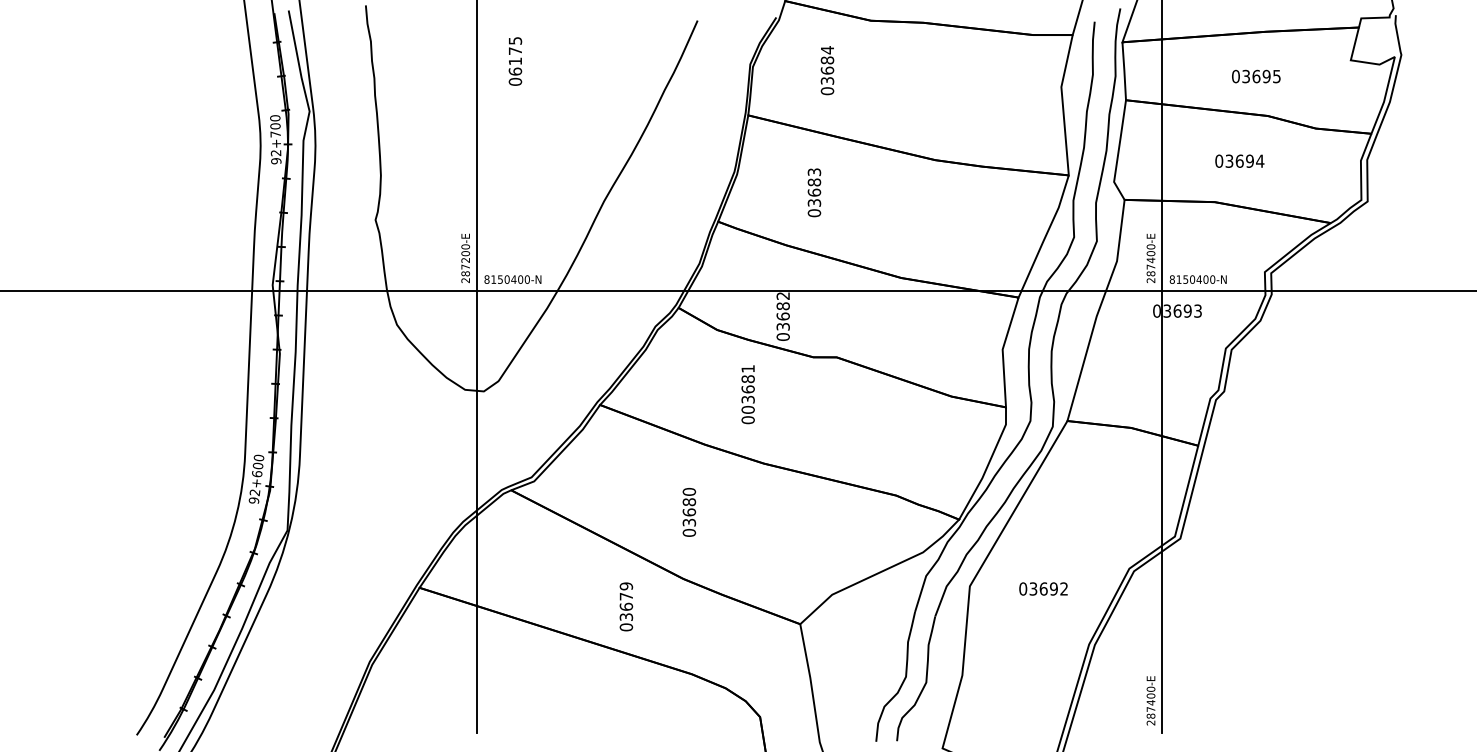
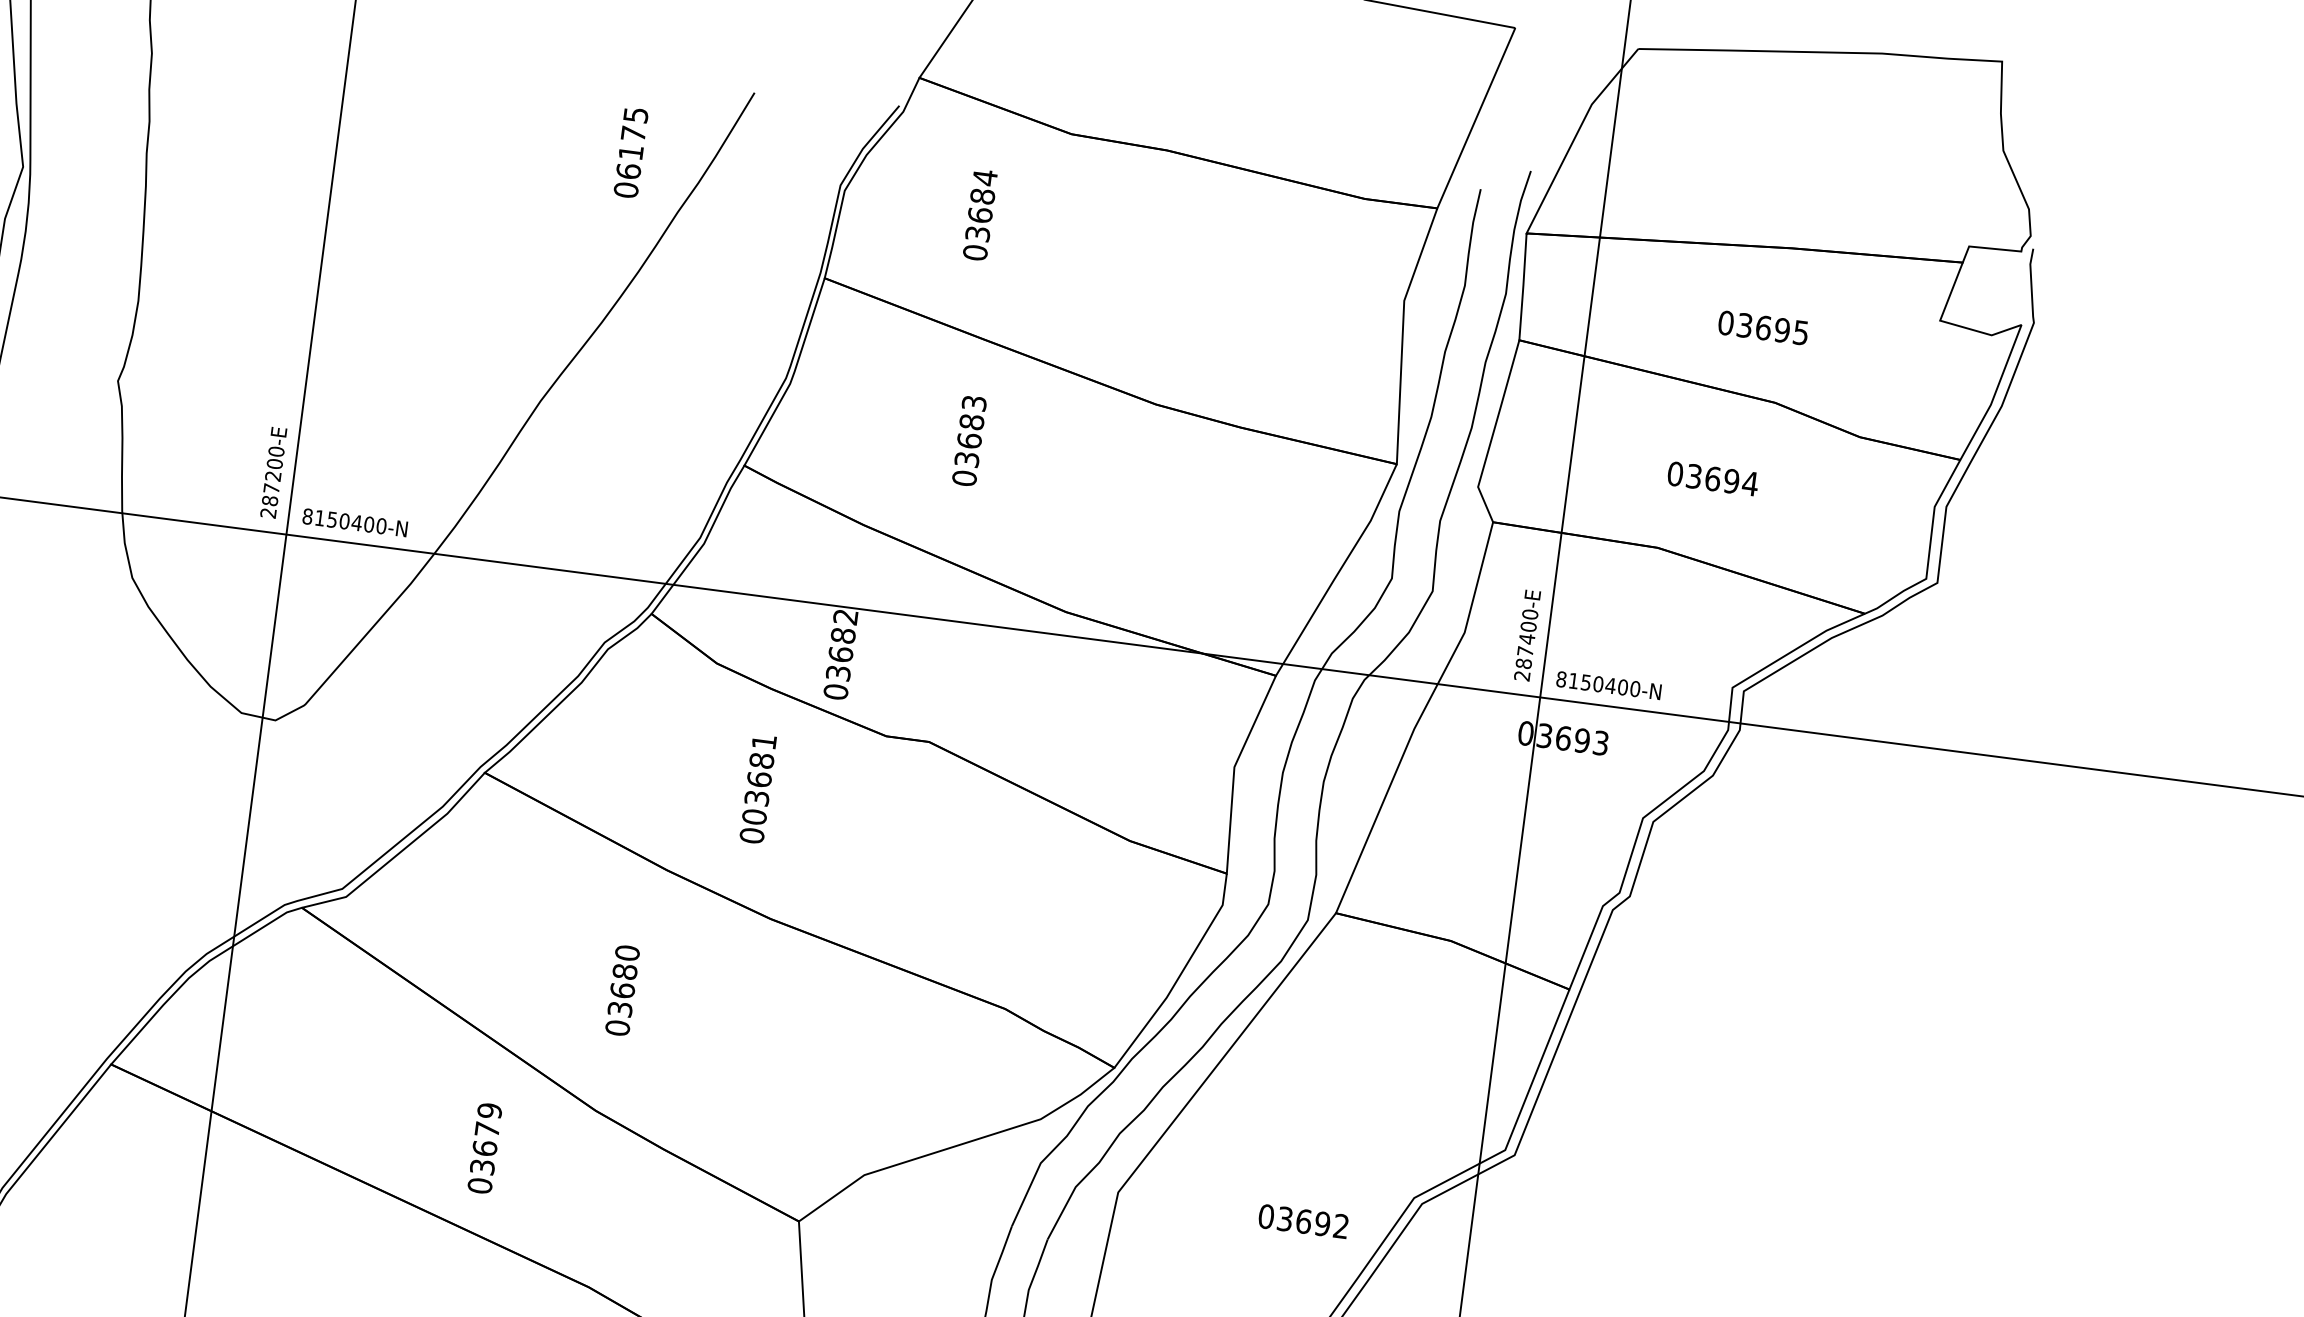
text: (515, 61) -> (631, 152), moved
text: (814, 192) -> (969, 440), moved
text: (1043, 588) -> (1303, 1220), moved

